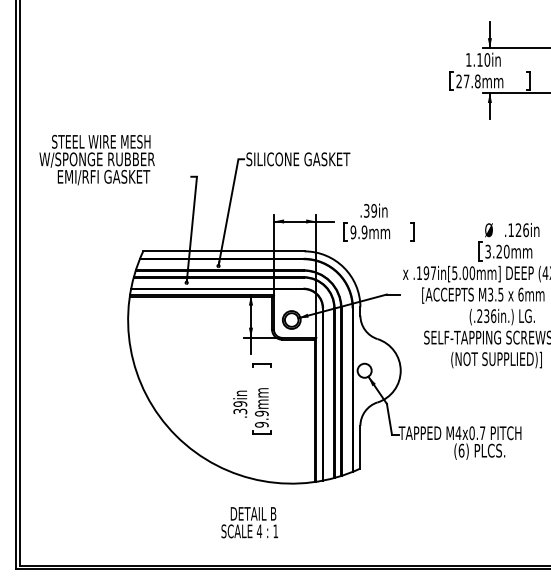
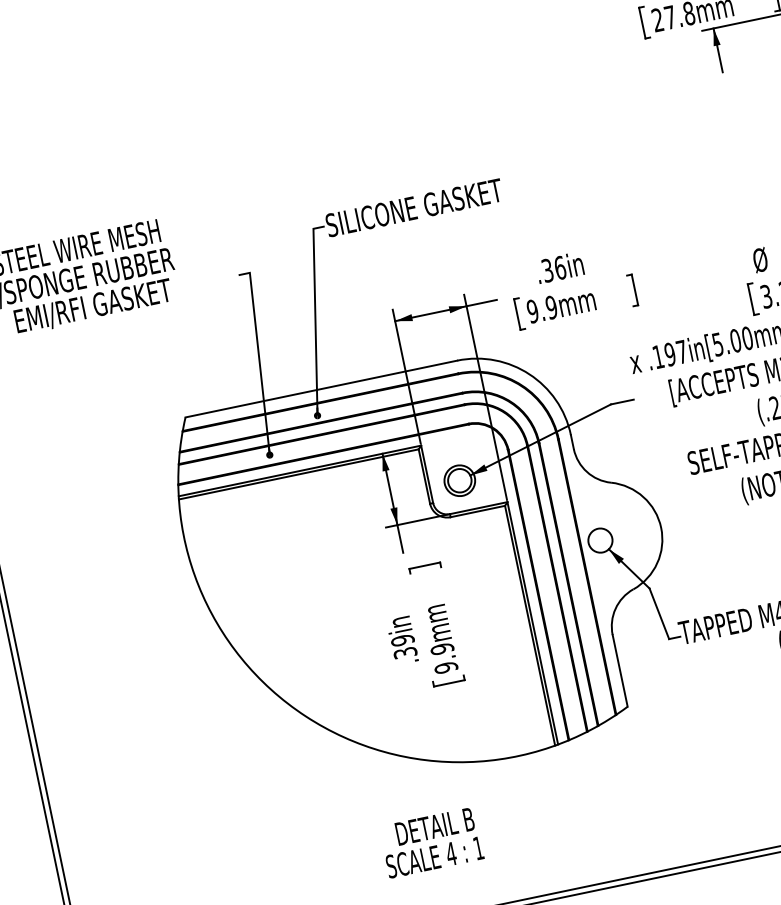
text: (374, 210) -> (560, 267), .39in -> .36in
text: (249, 522) -> (431, 842), moved

